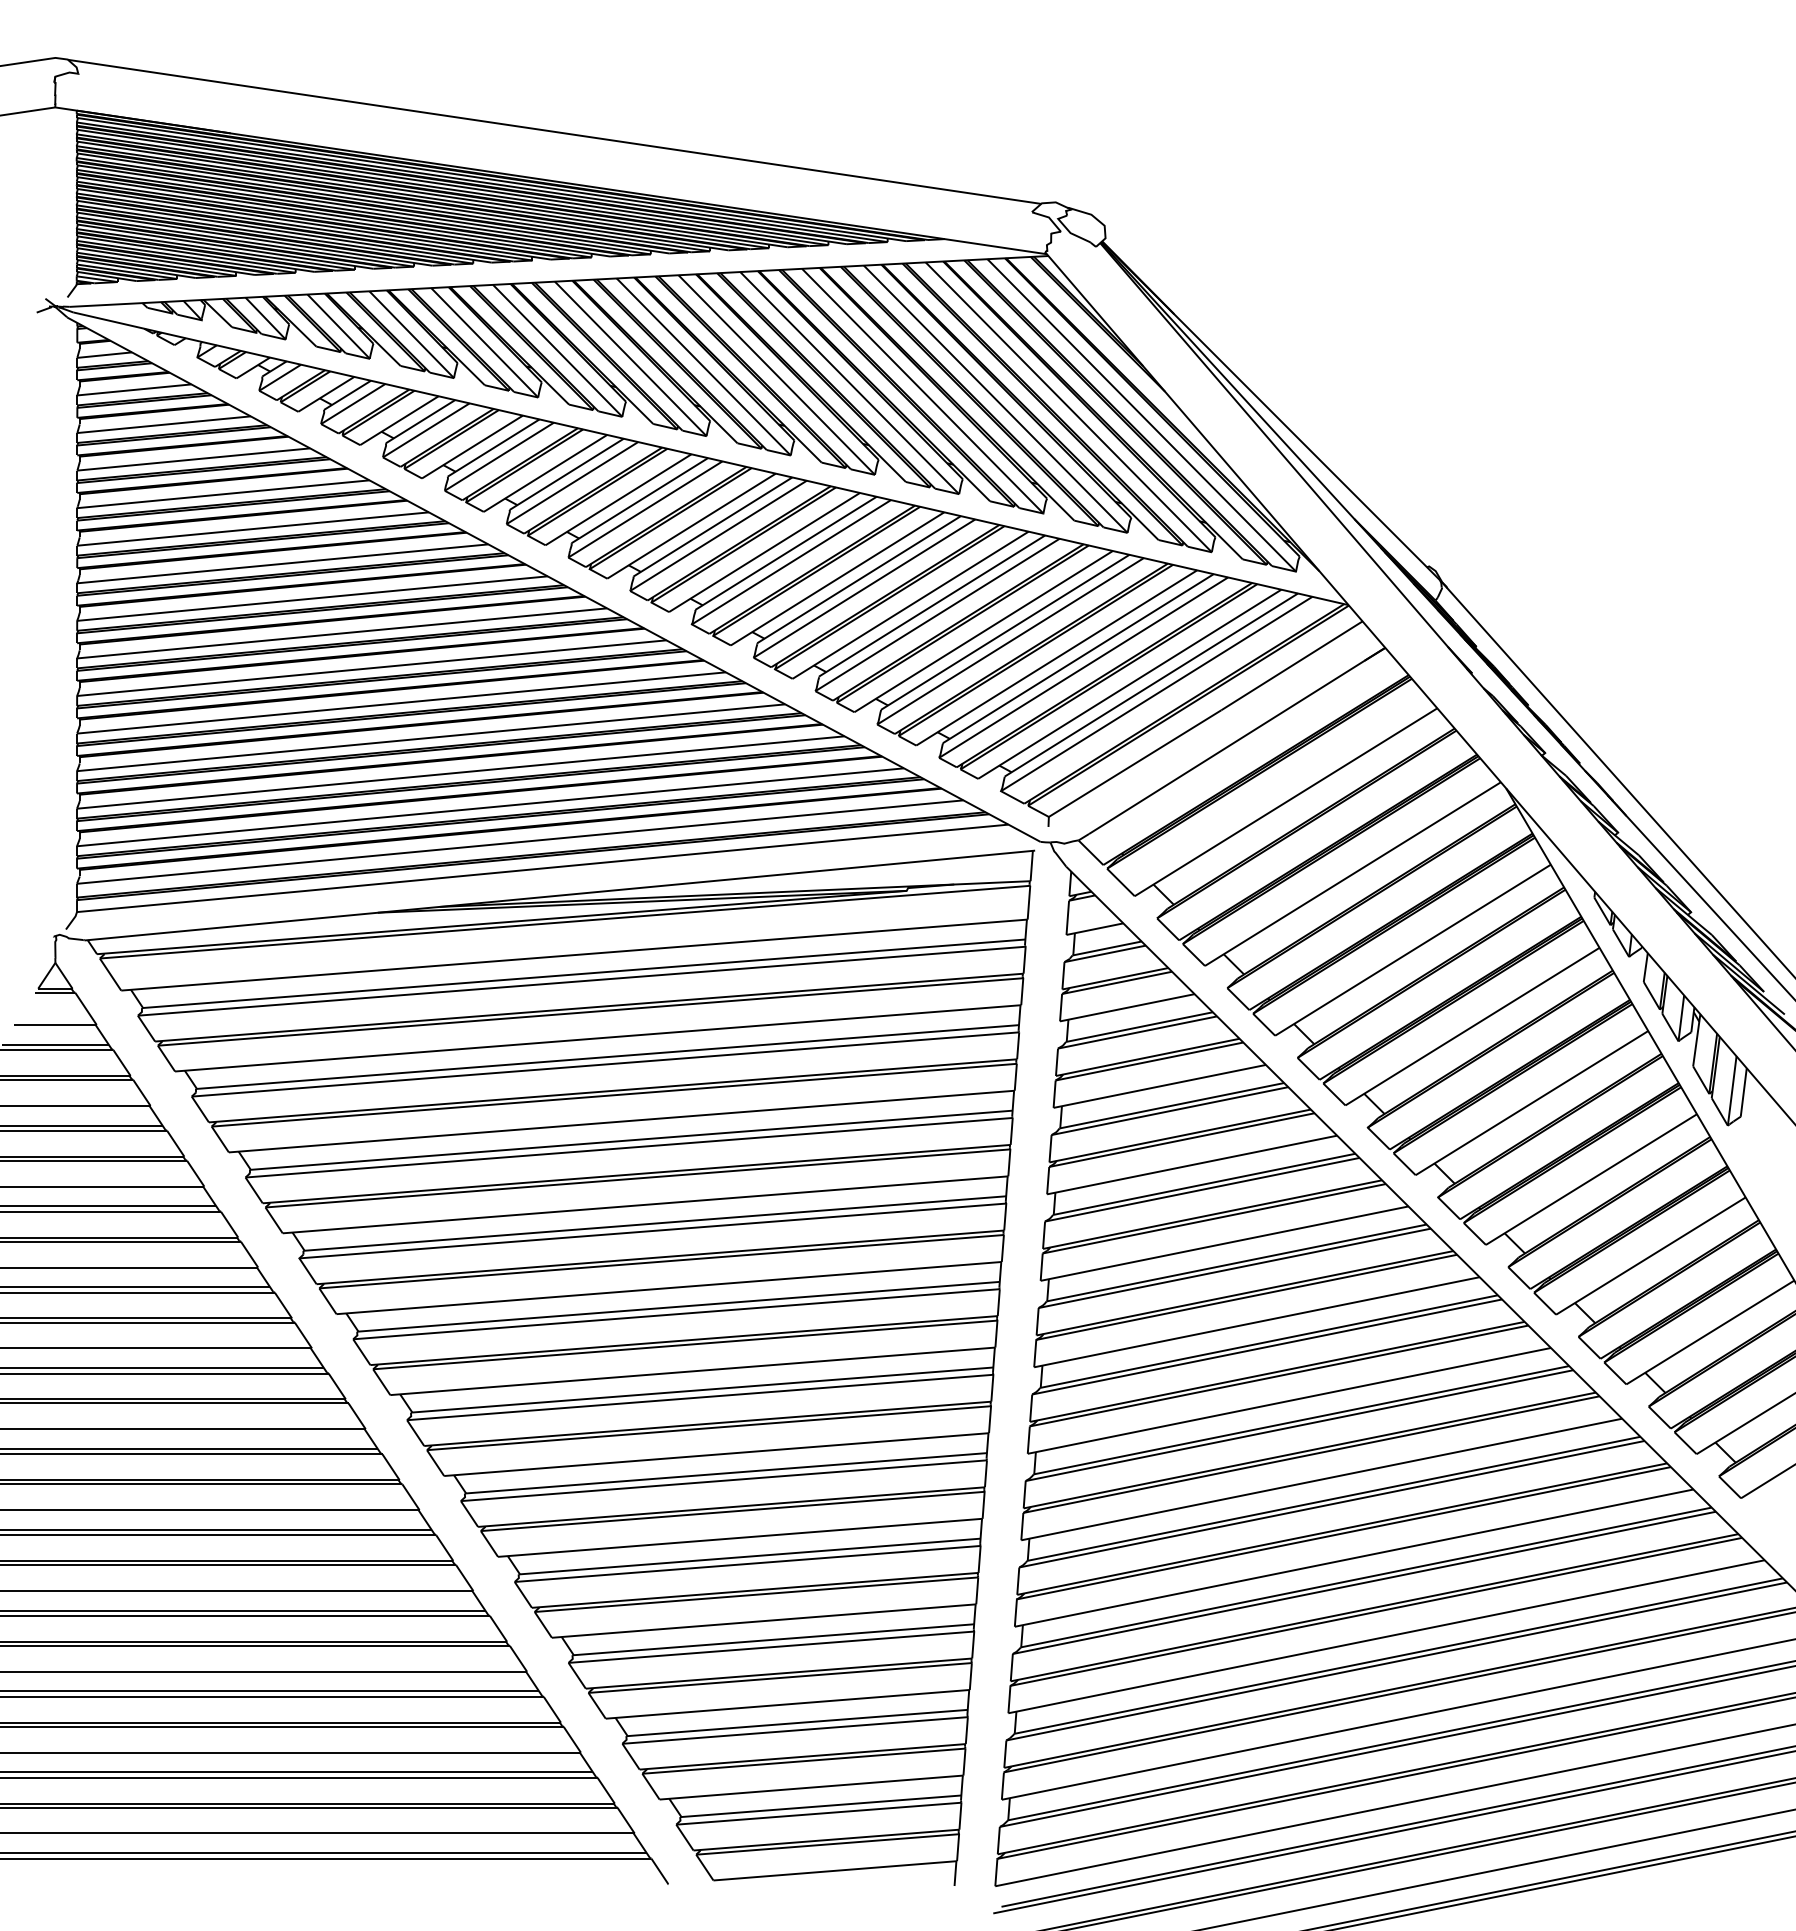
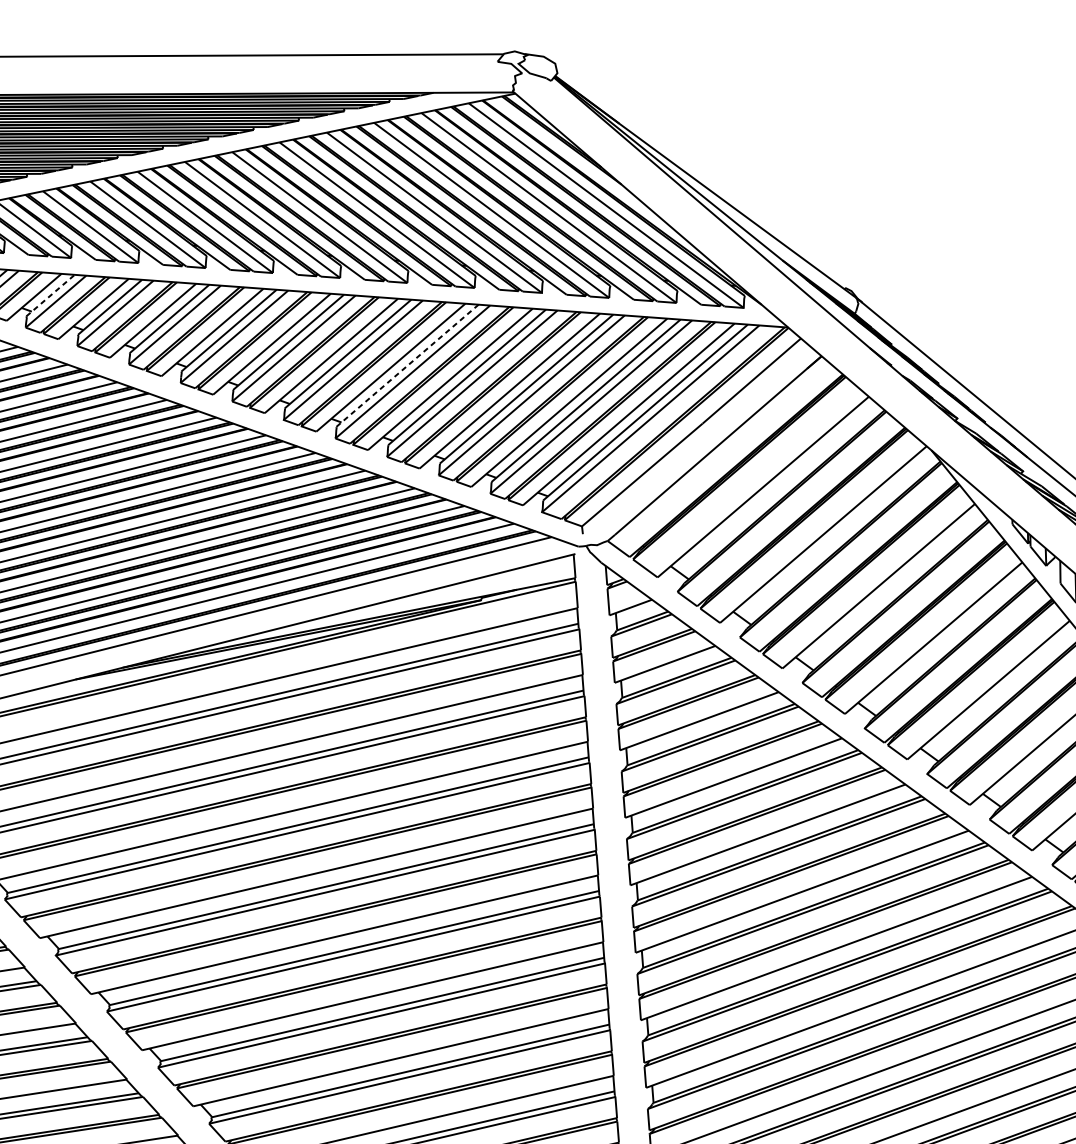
line: (420, 421) -> (50, 295), solid -> dashed
line: (859, 579) -> (407, 365), solid -> dashed

